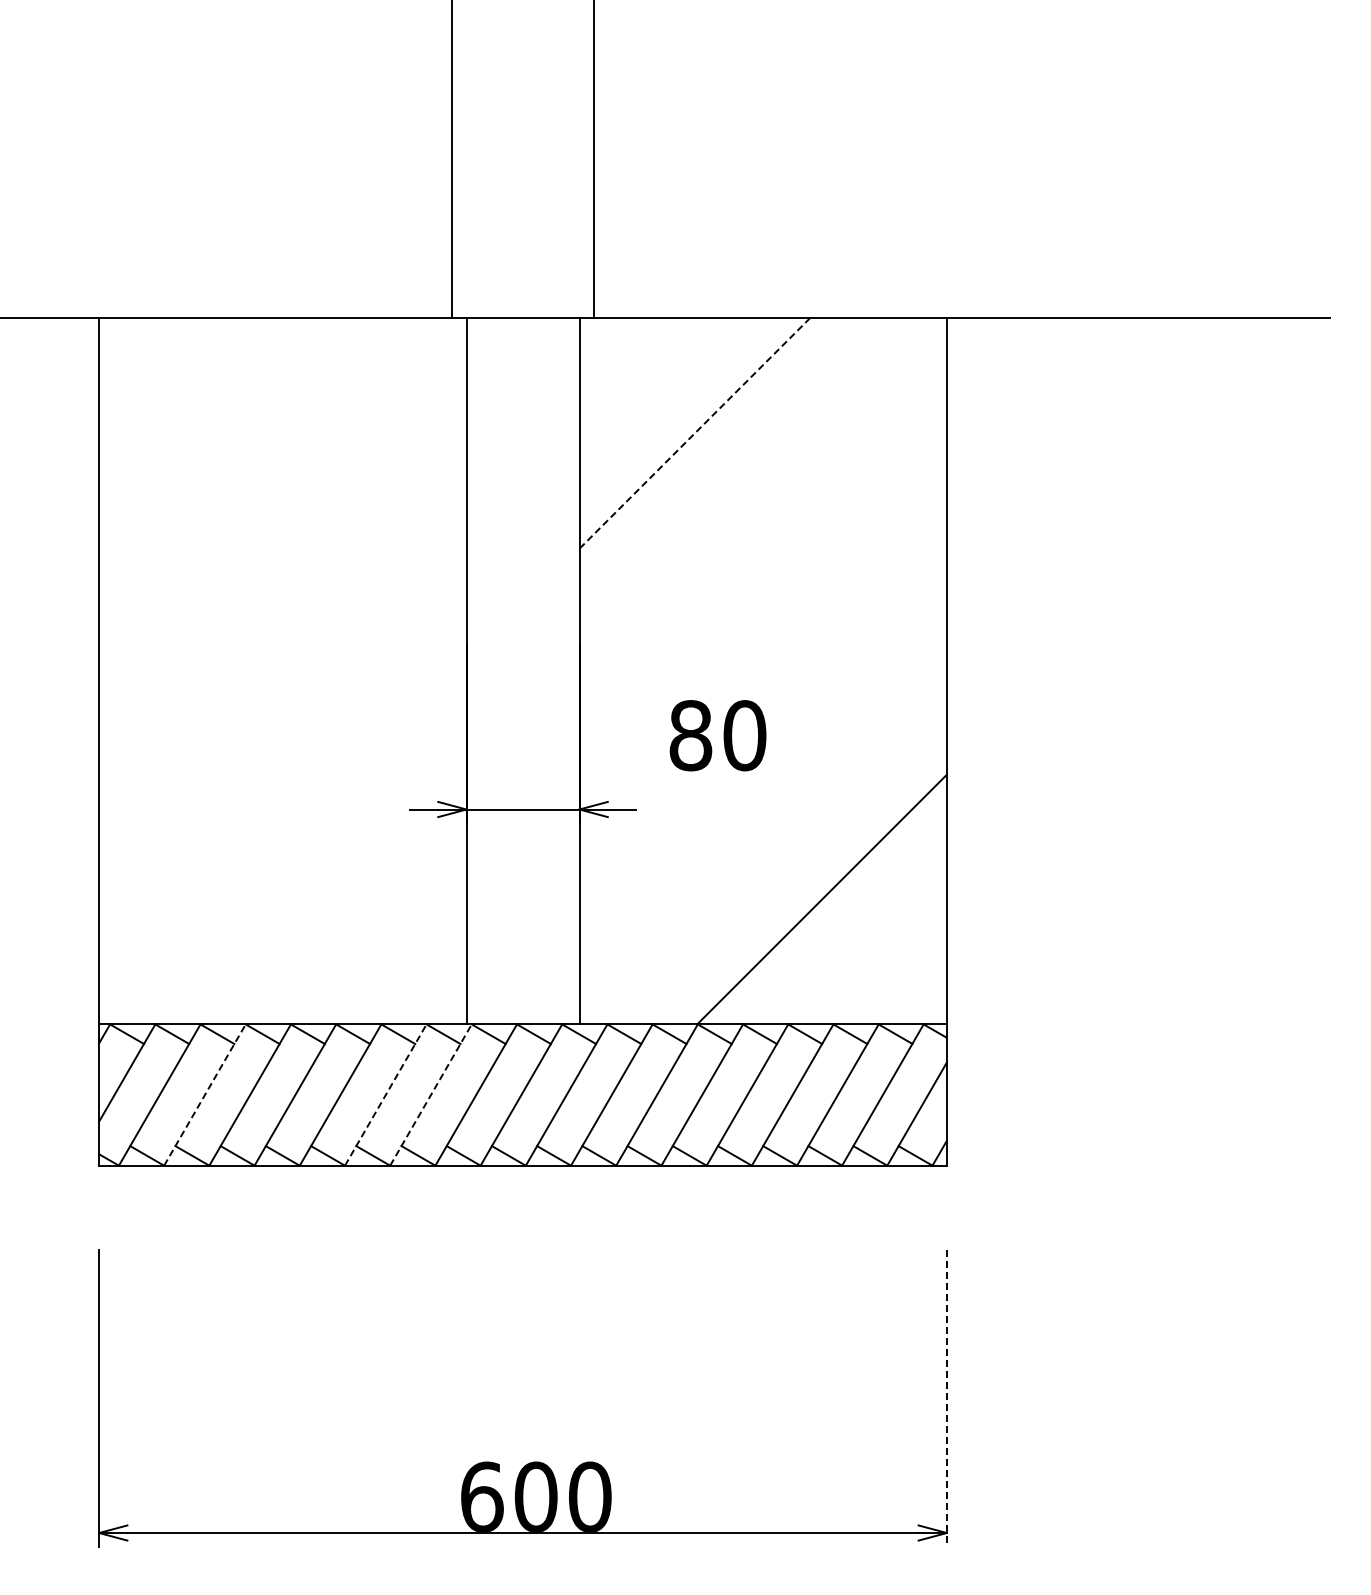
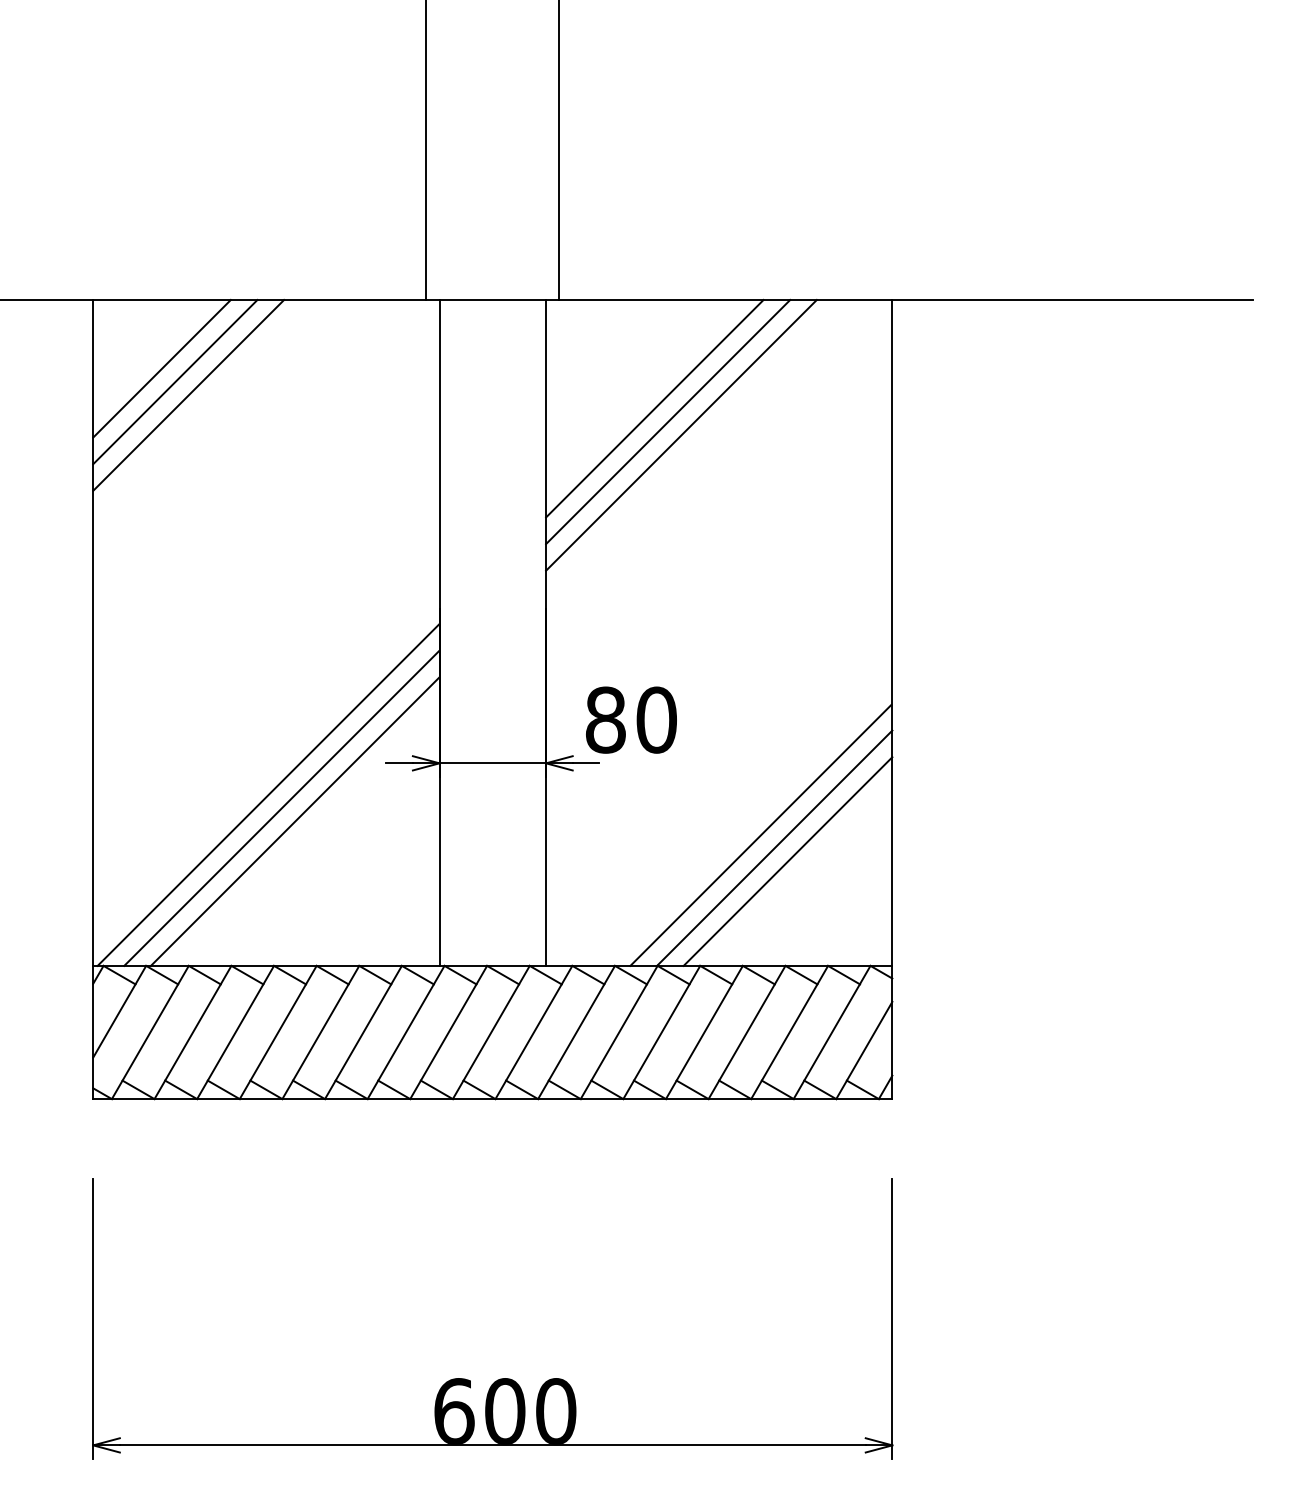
line: (172, 390) -> (162, 368), added
line: (186, 405) -> (175, 382), added
line: (200, 419) -> (188, 395), added
line: (694, 433) -> (654, 408), dashed -> solid
line: (708, 447) -> (667, 422), added
line: (722, 461) -> (680, 435), added
text: (717, 735) -> (630, 719), moved
line: (284, 842) -> (267, 794), added
line: (299, 857) -> (282, 808), added
line: (313, 871) -> (295, 821), added
line: (806, 885) -> (760, 834), added
line: (835, 913) -> (787, 861), added
line: (204, 1095) -> (192, 1032), dashed -> solid
line: (385, 1095) -> (363, 1032), dashed -> solid
line: (431, 1095) -> (406, 1032), dashed -> solid
line: (946, 1399) -> (892, 1319), dashed -> solid

